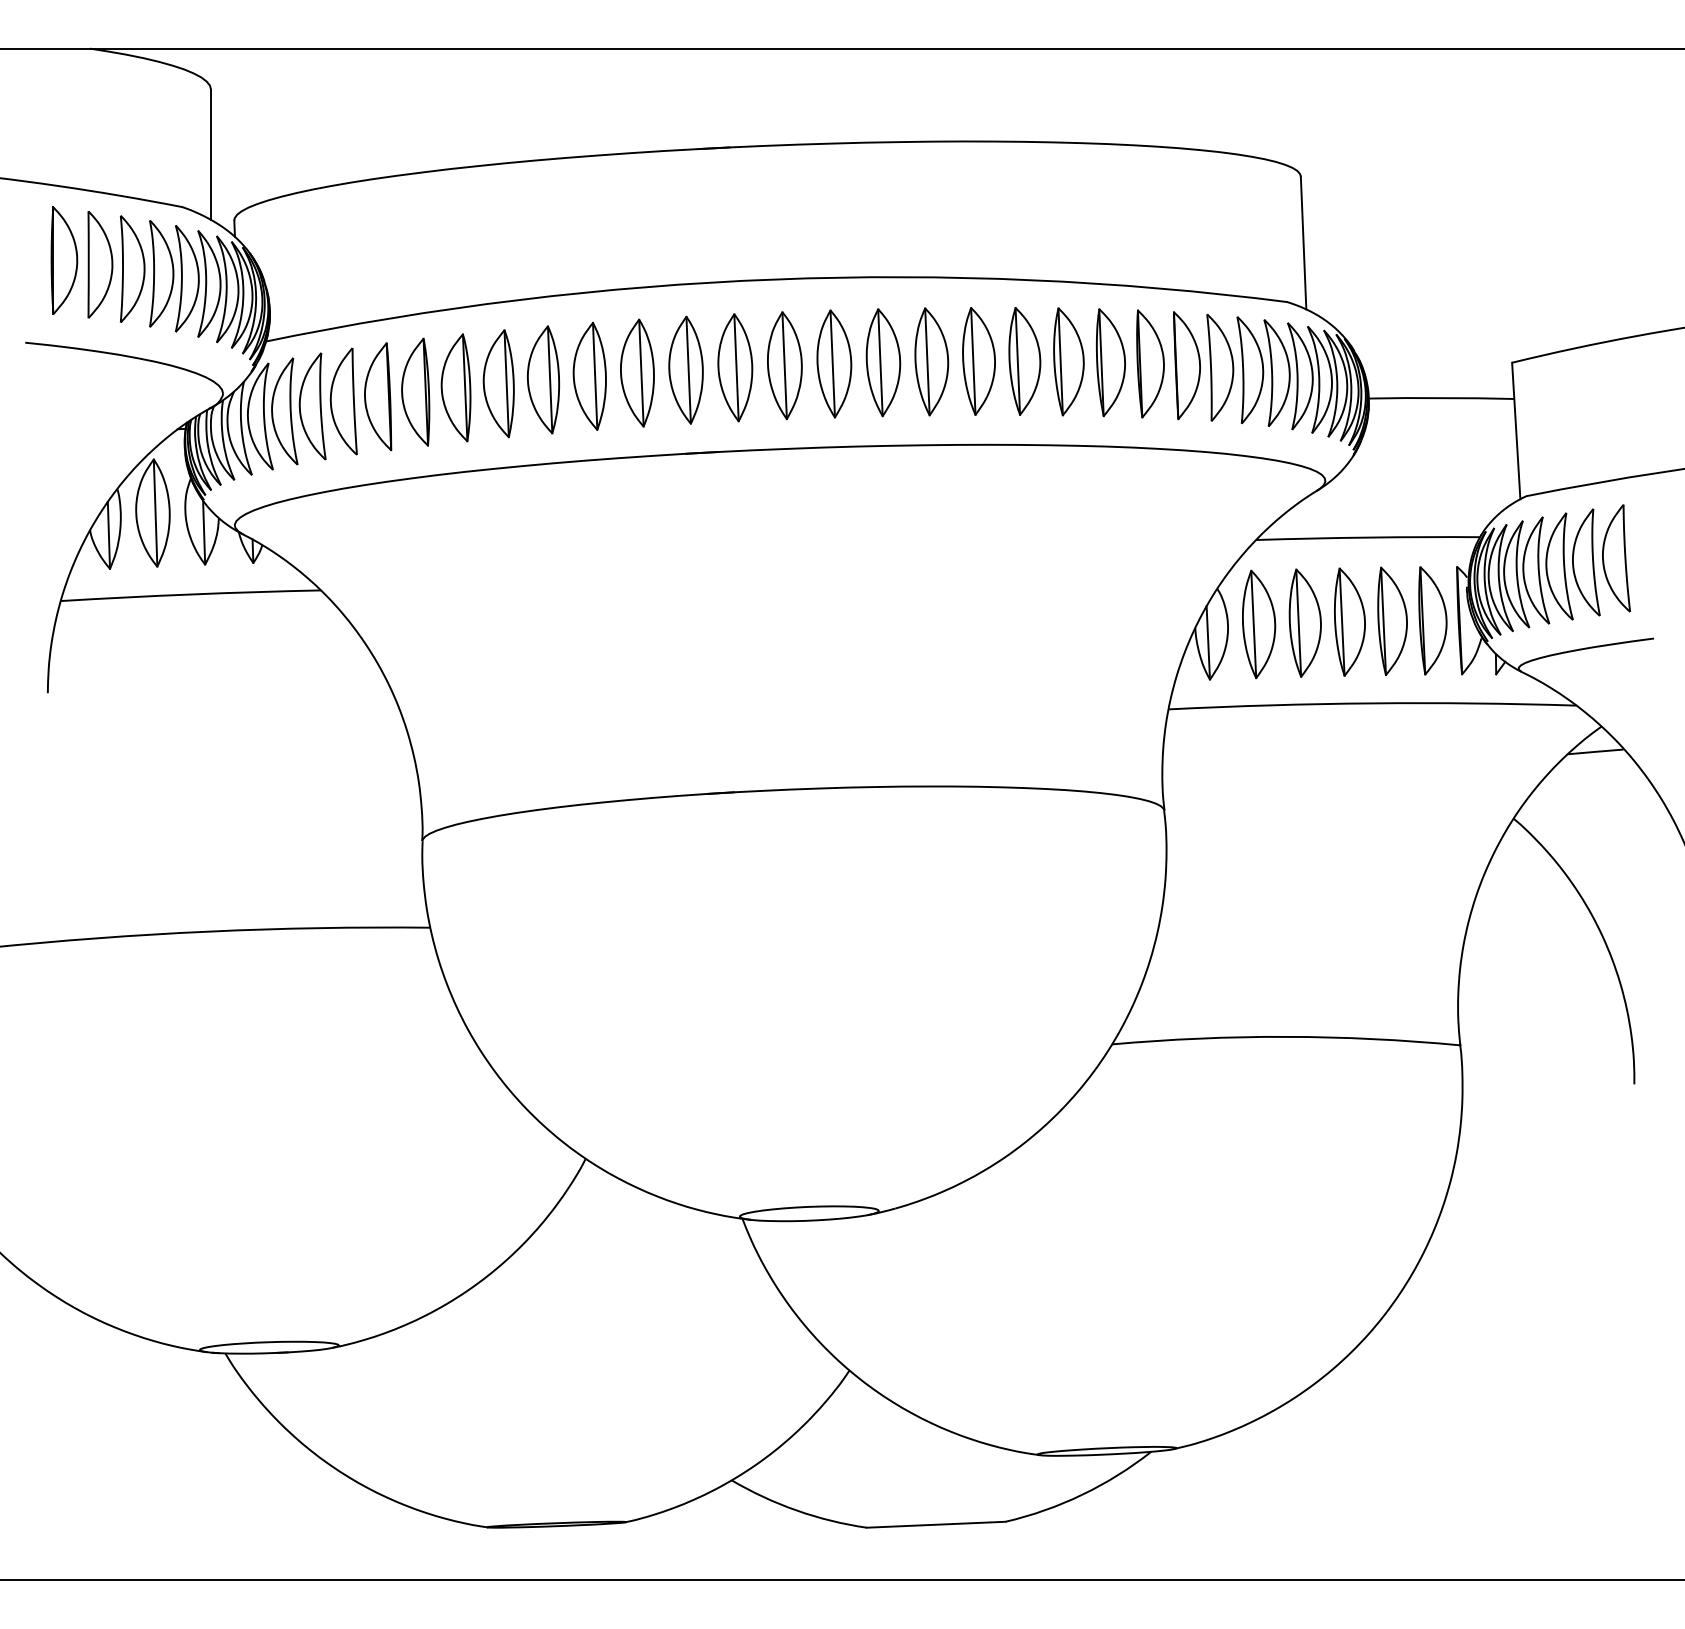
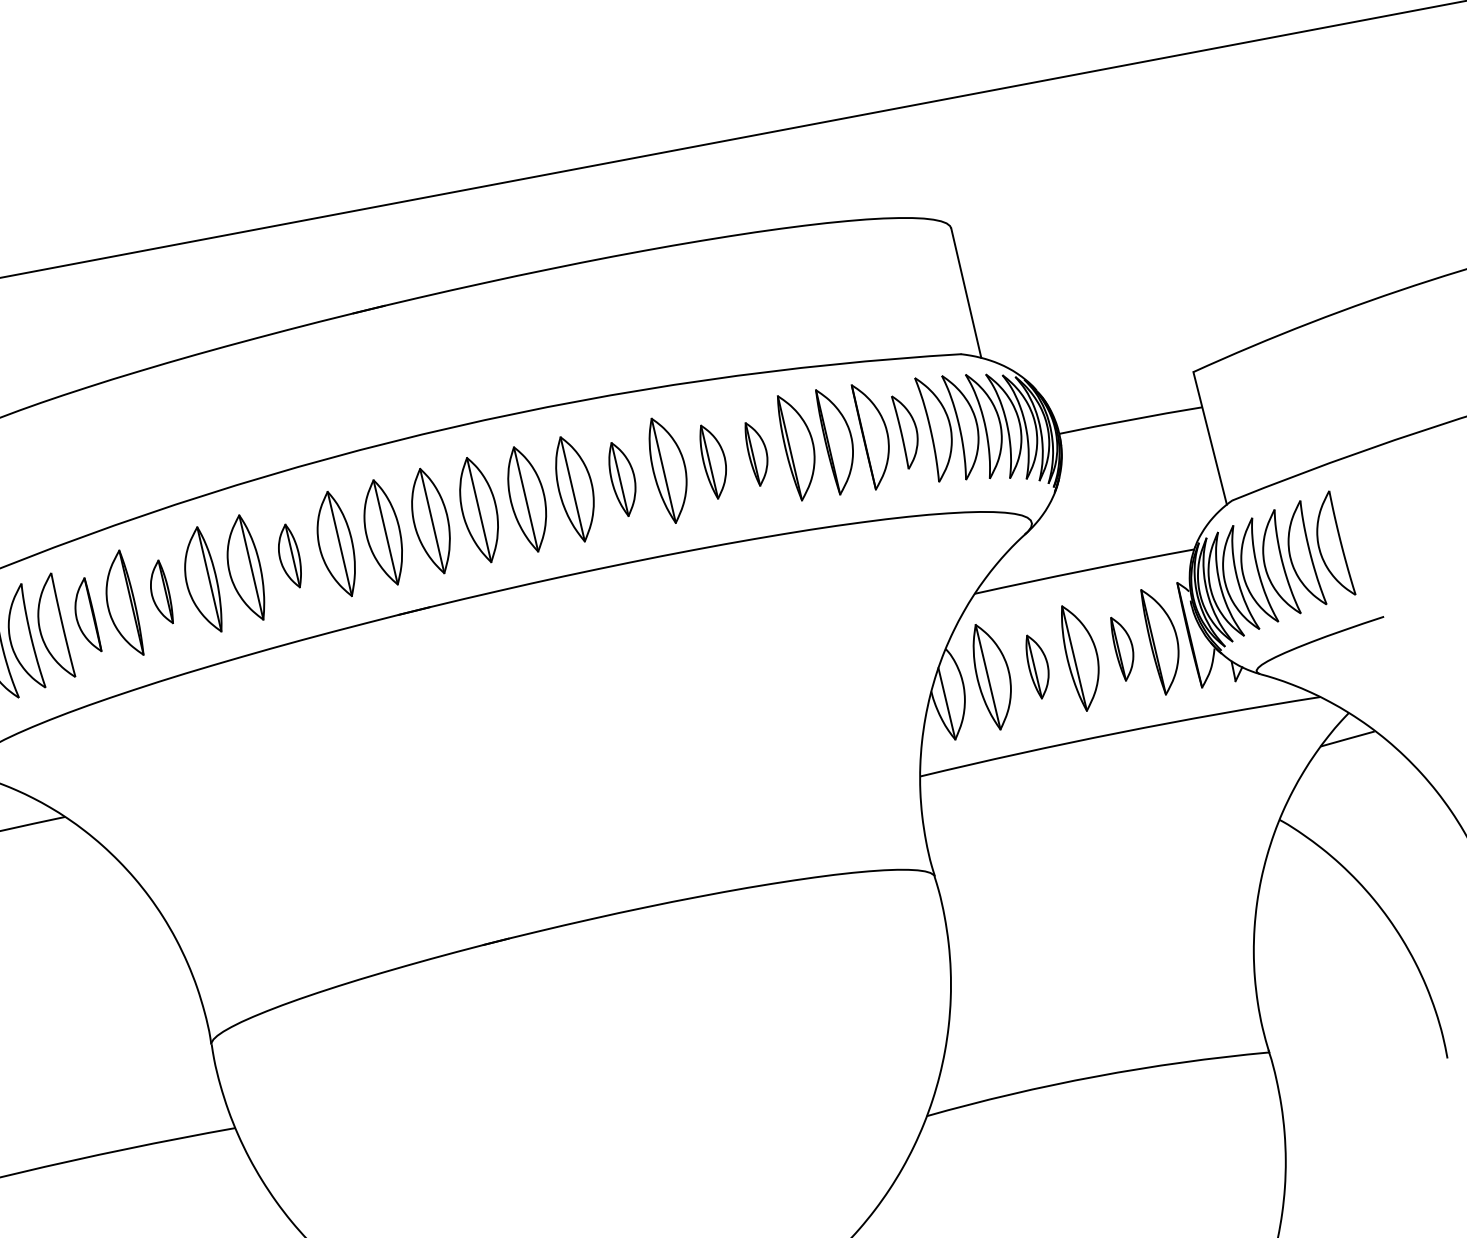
part: (931, 361) -> (622, 478), size x0.7
part: (1024, 361) -> (714, 461), size x0.7
part: (1068, 361) -> (757, 453), size x0.6
part: (1220, 367) -> (907, 430), size x0.7
part: (589, 375) -> (289, 555), size x0.6
part: (455, 387) -> (159, 592), size x0.6
part: (378, 396) -> (85, 615), size x0.7
part: (1392, 620) -> (1123, 647), size x0.6
part: (1304, 622) -> (1037, 665), size x0.6

